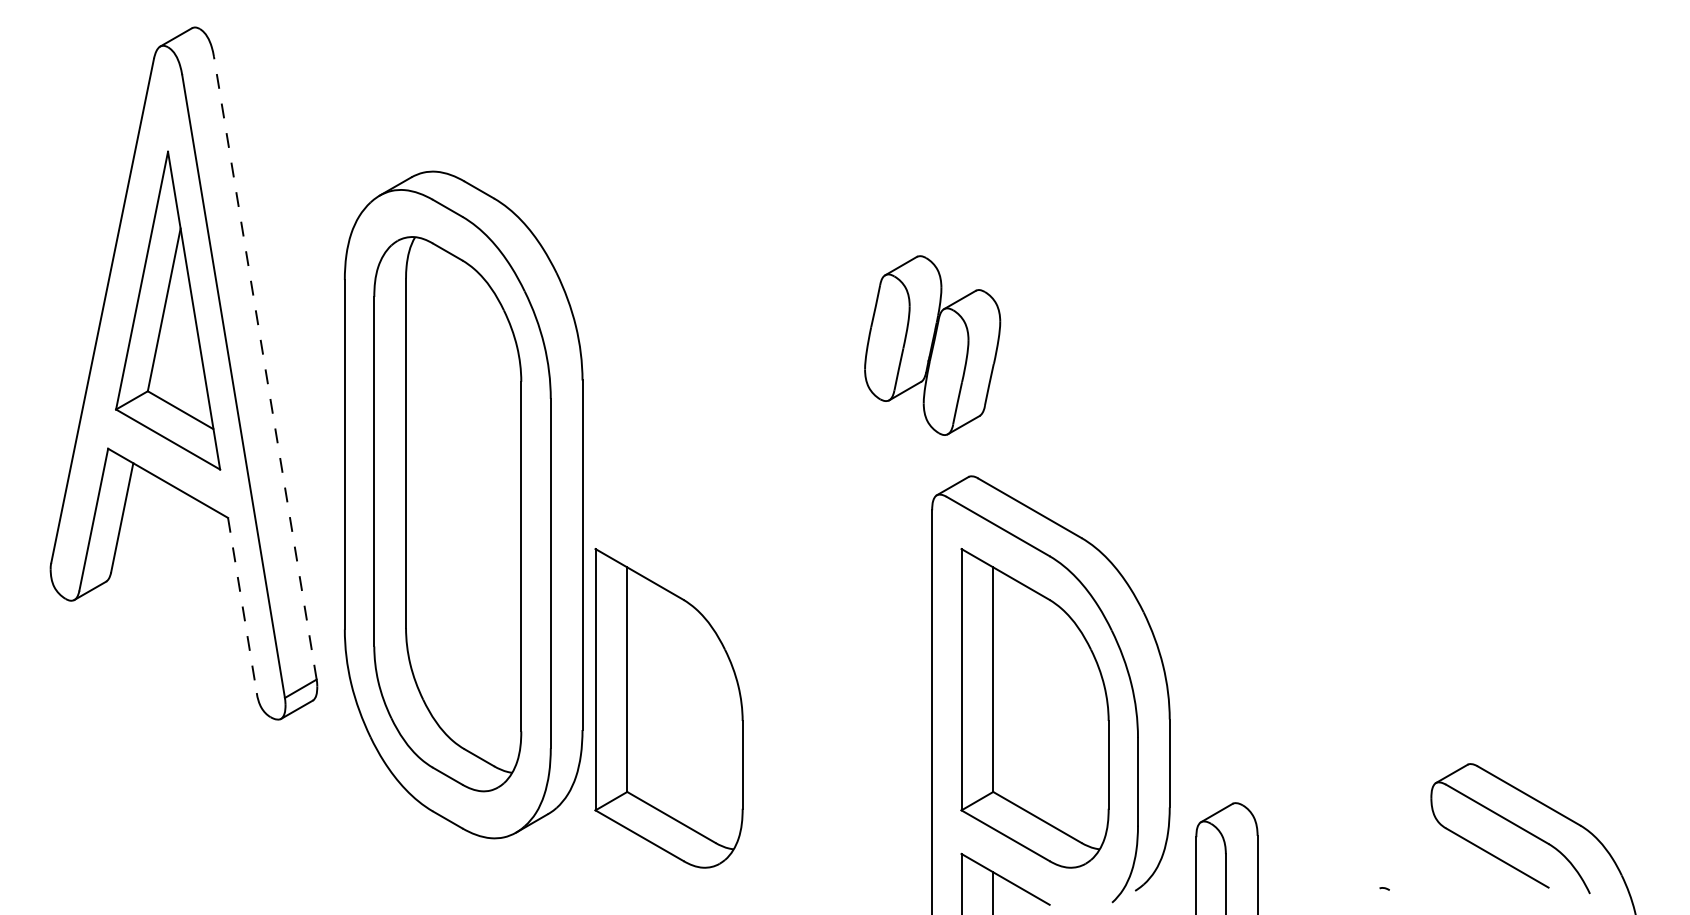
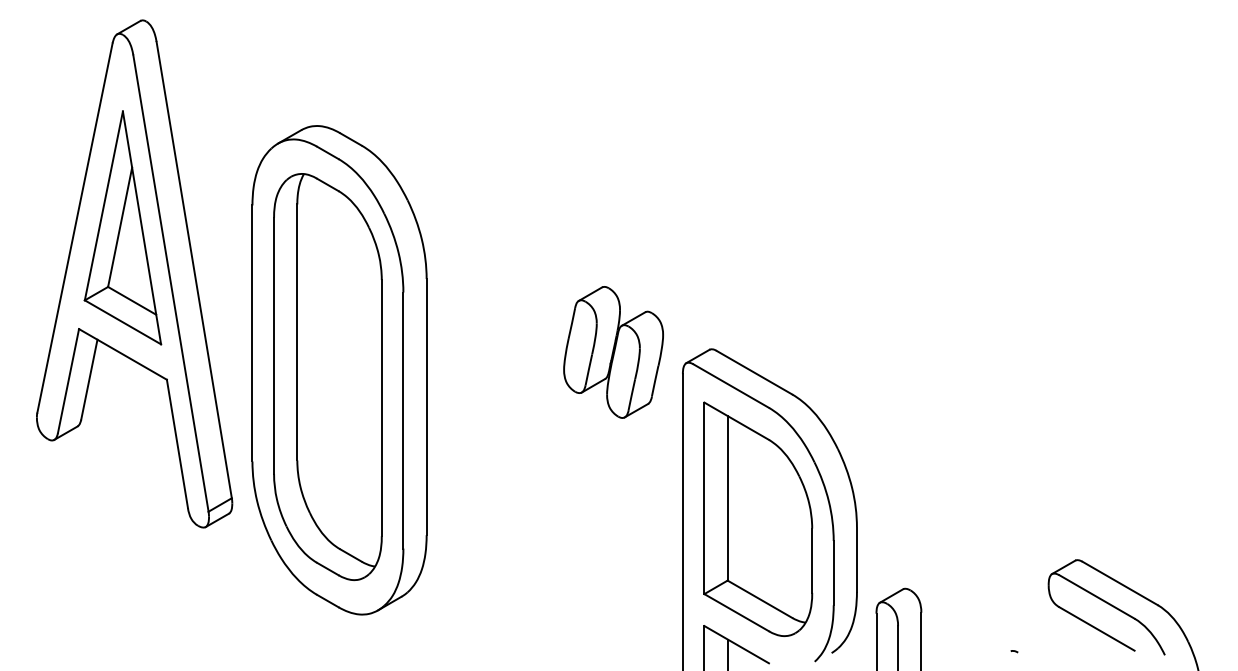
part: (932, 345) -> (613, 352), moved
line: (265, 368) -> (194, 270), dashed -> solid
line: (242, 605) -> (177, 443), dashed -> solid
part: (668, 708) -> (489, 519), removed

